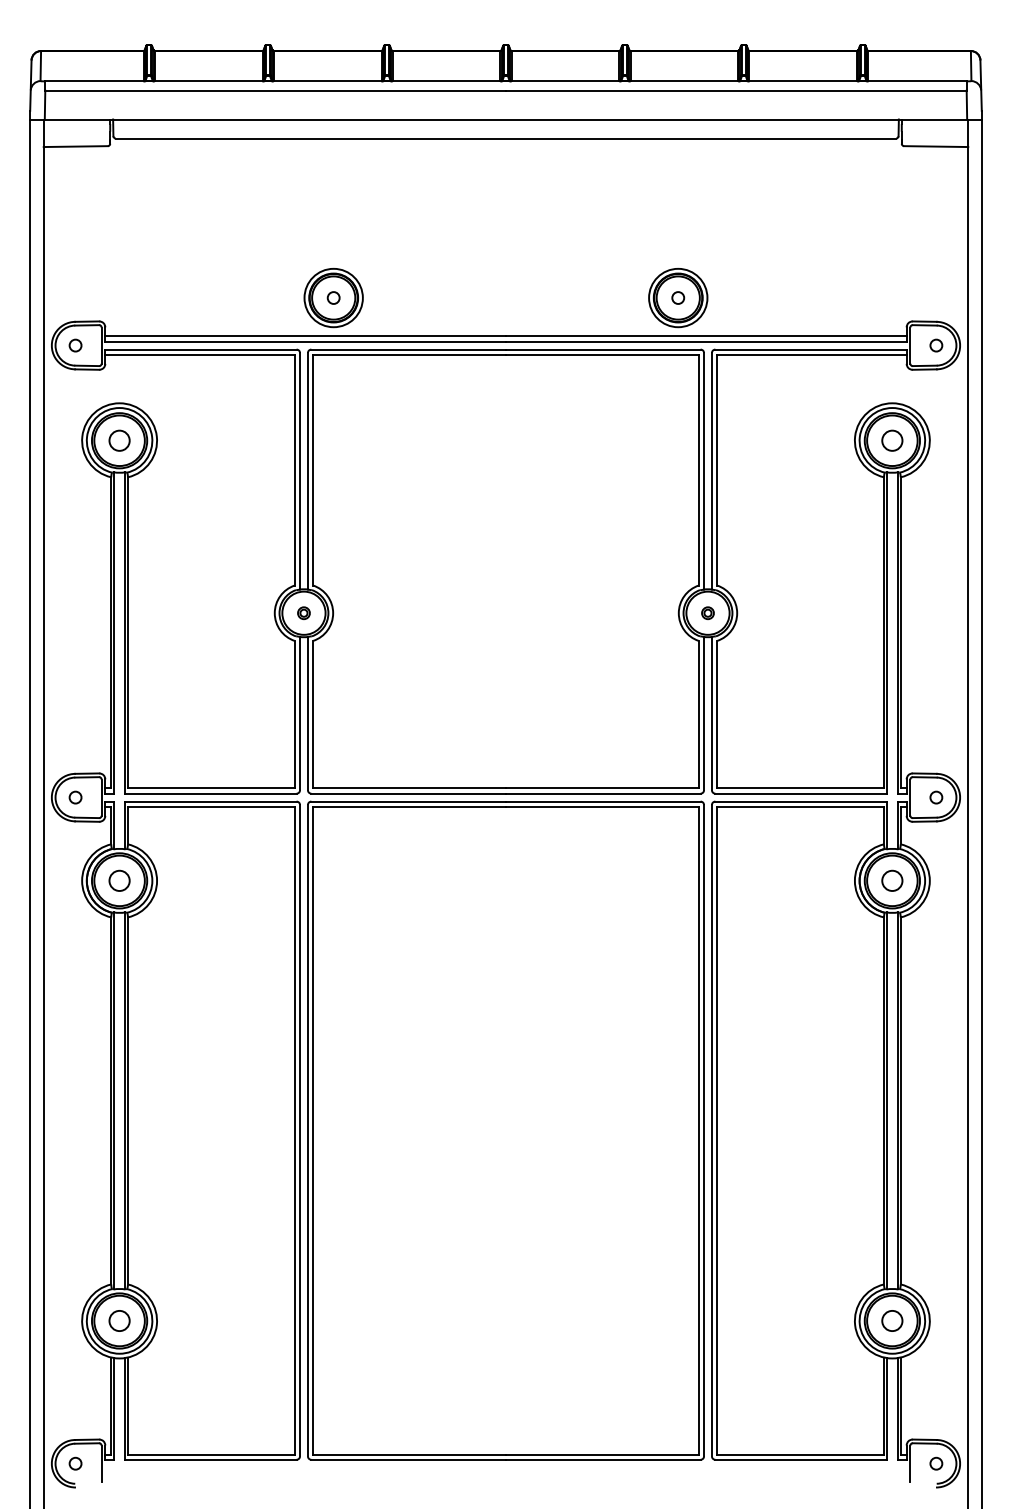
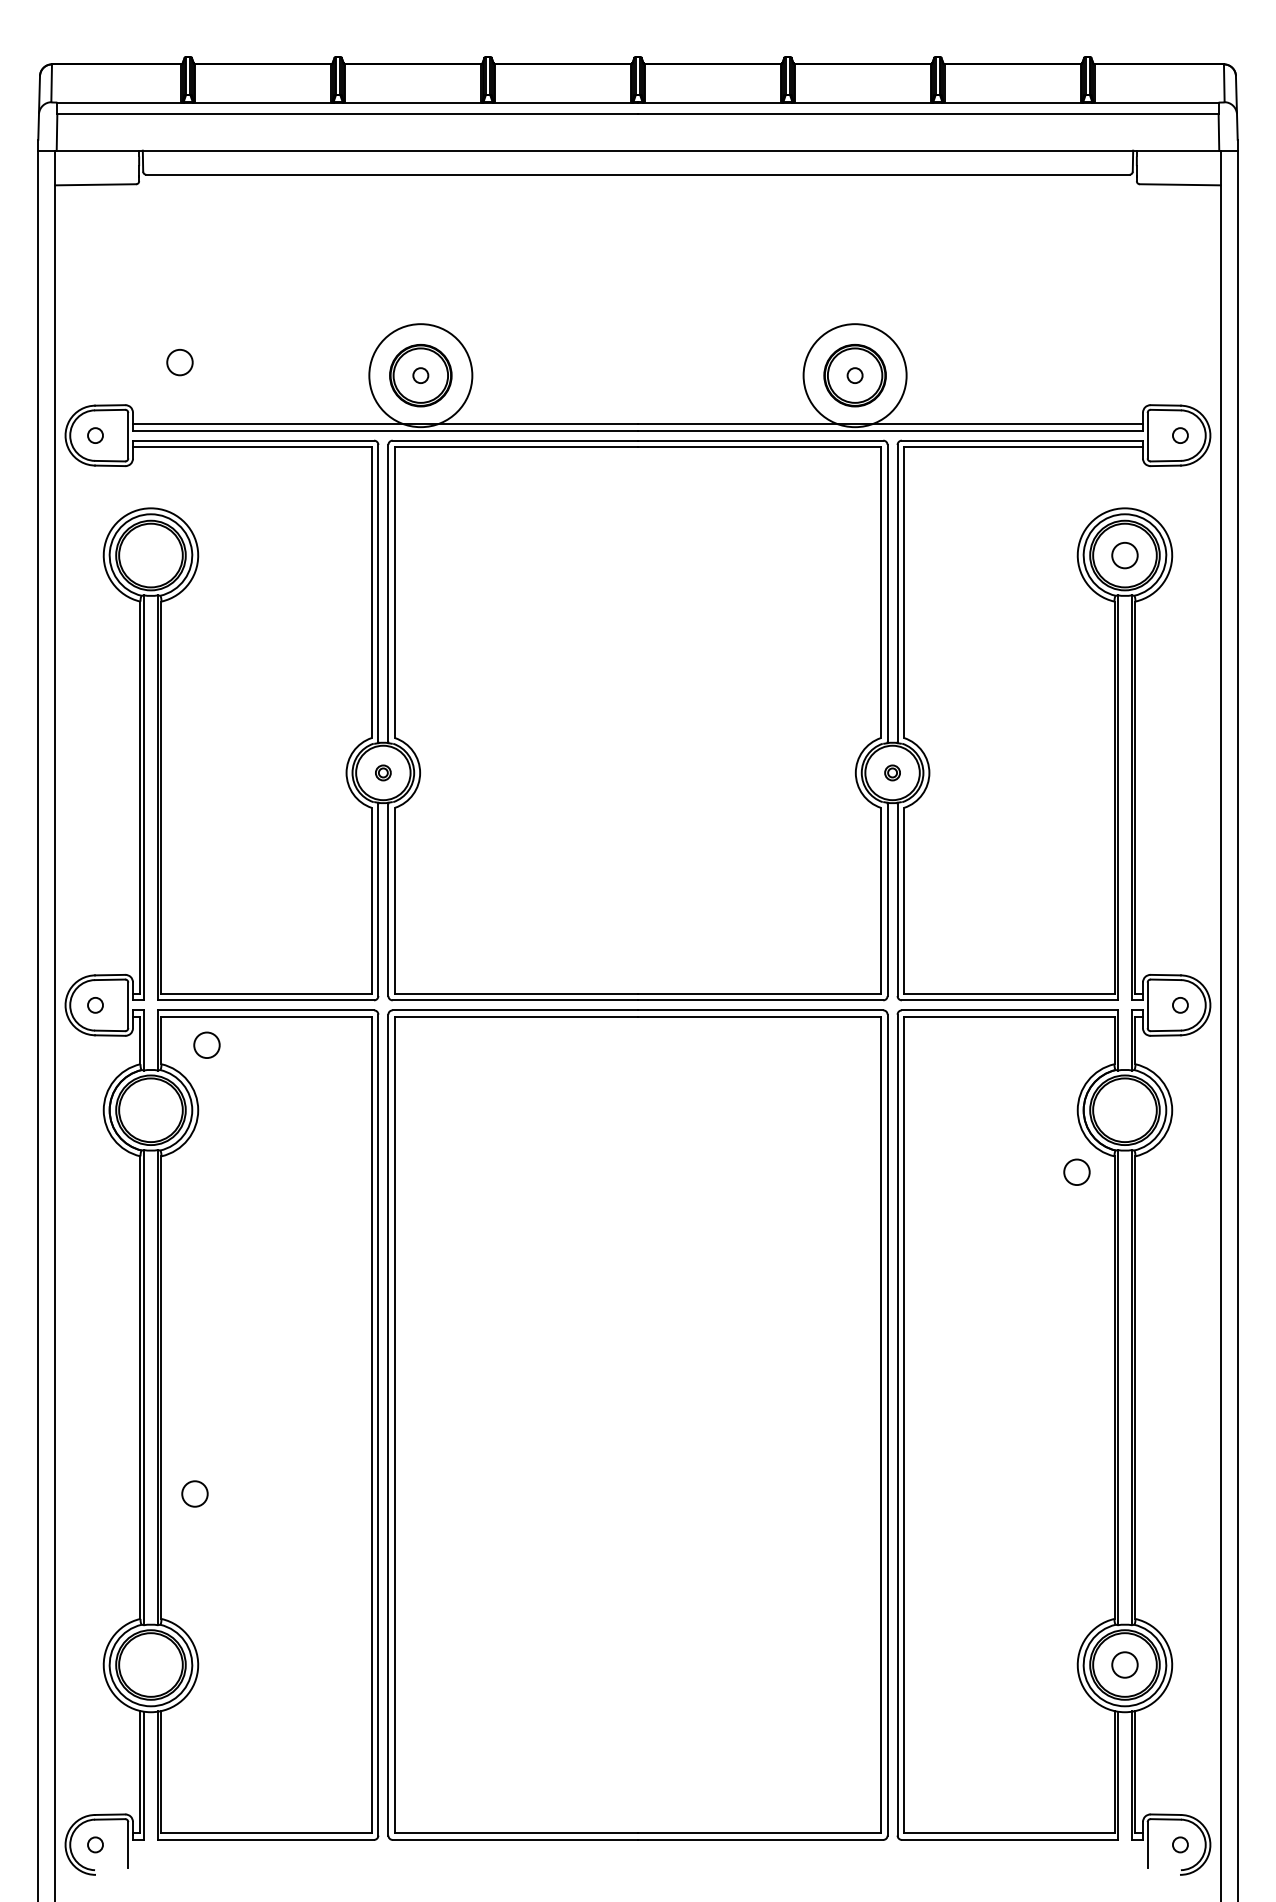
circle: (333, 297) -> (420, 375), size x1.4
circle: (677, 297) -> (854, 375), size x1.4
circle: (119, 440) -> (179, 362), moved
circle: (119, 880) -> (206, 1044), moved
circle: (891, 880) -> (1076, 1171), moved
circle: (119, 1320) -> (194, 1493), moved

